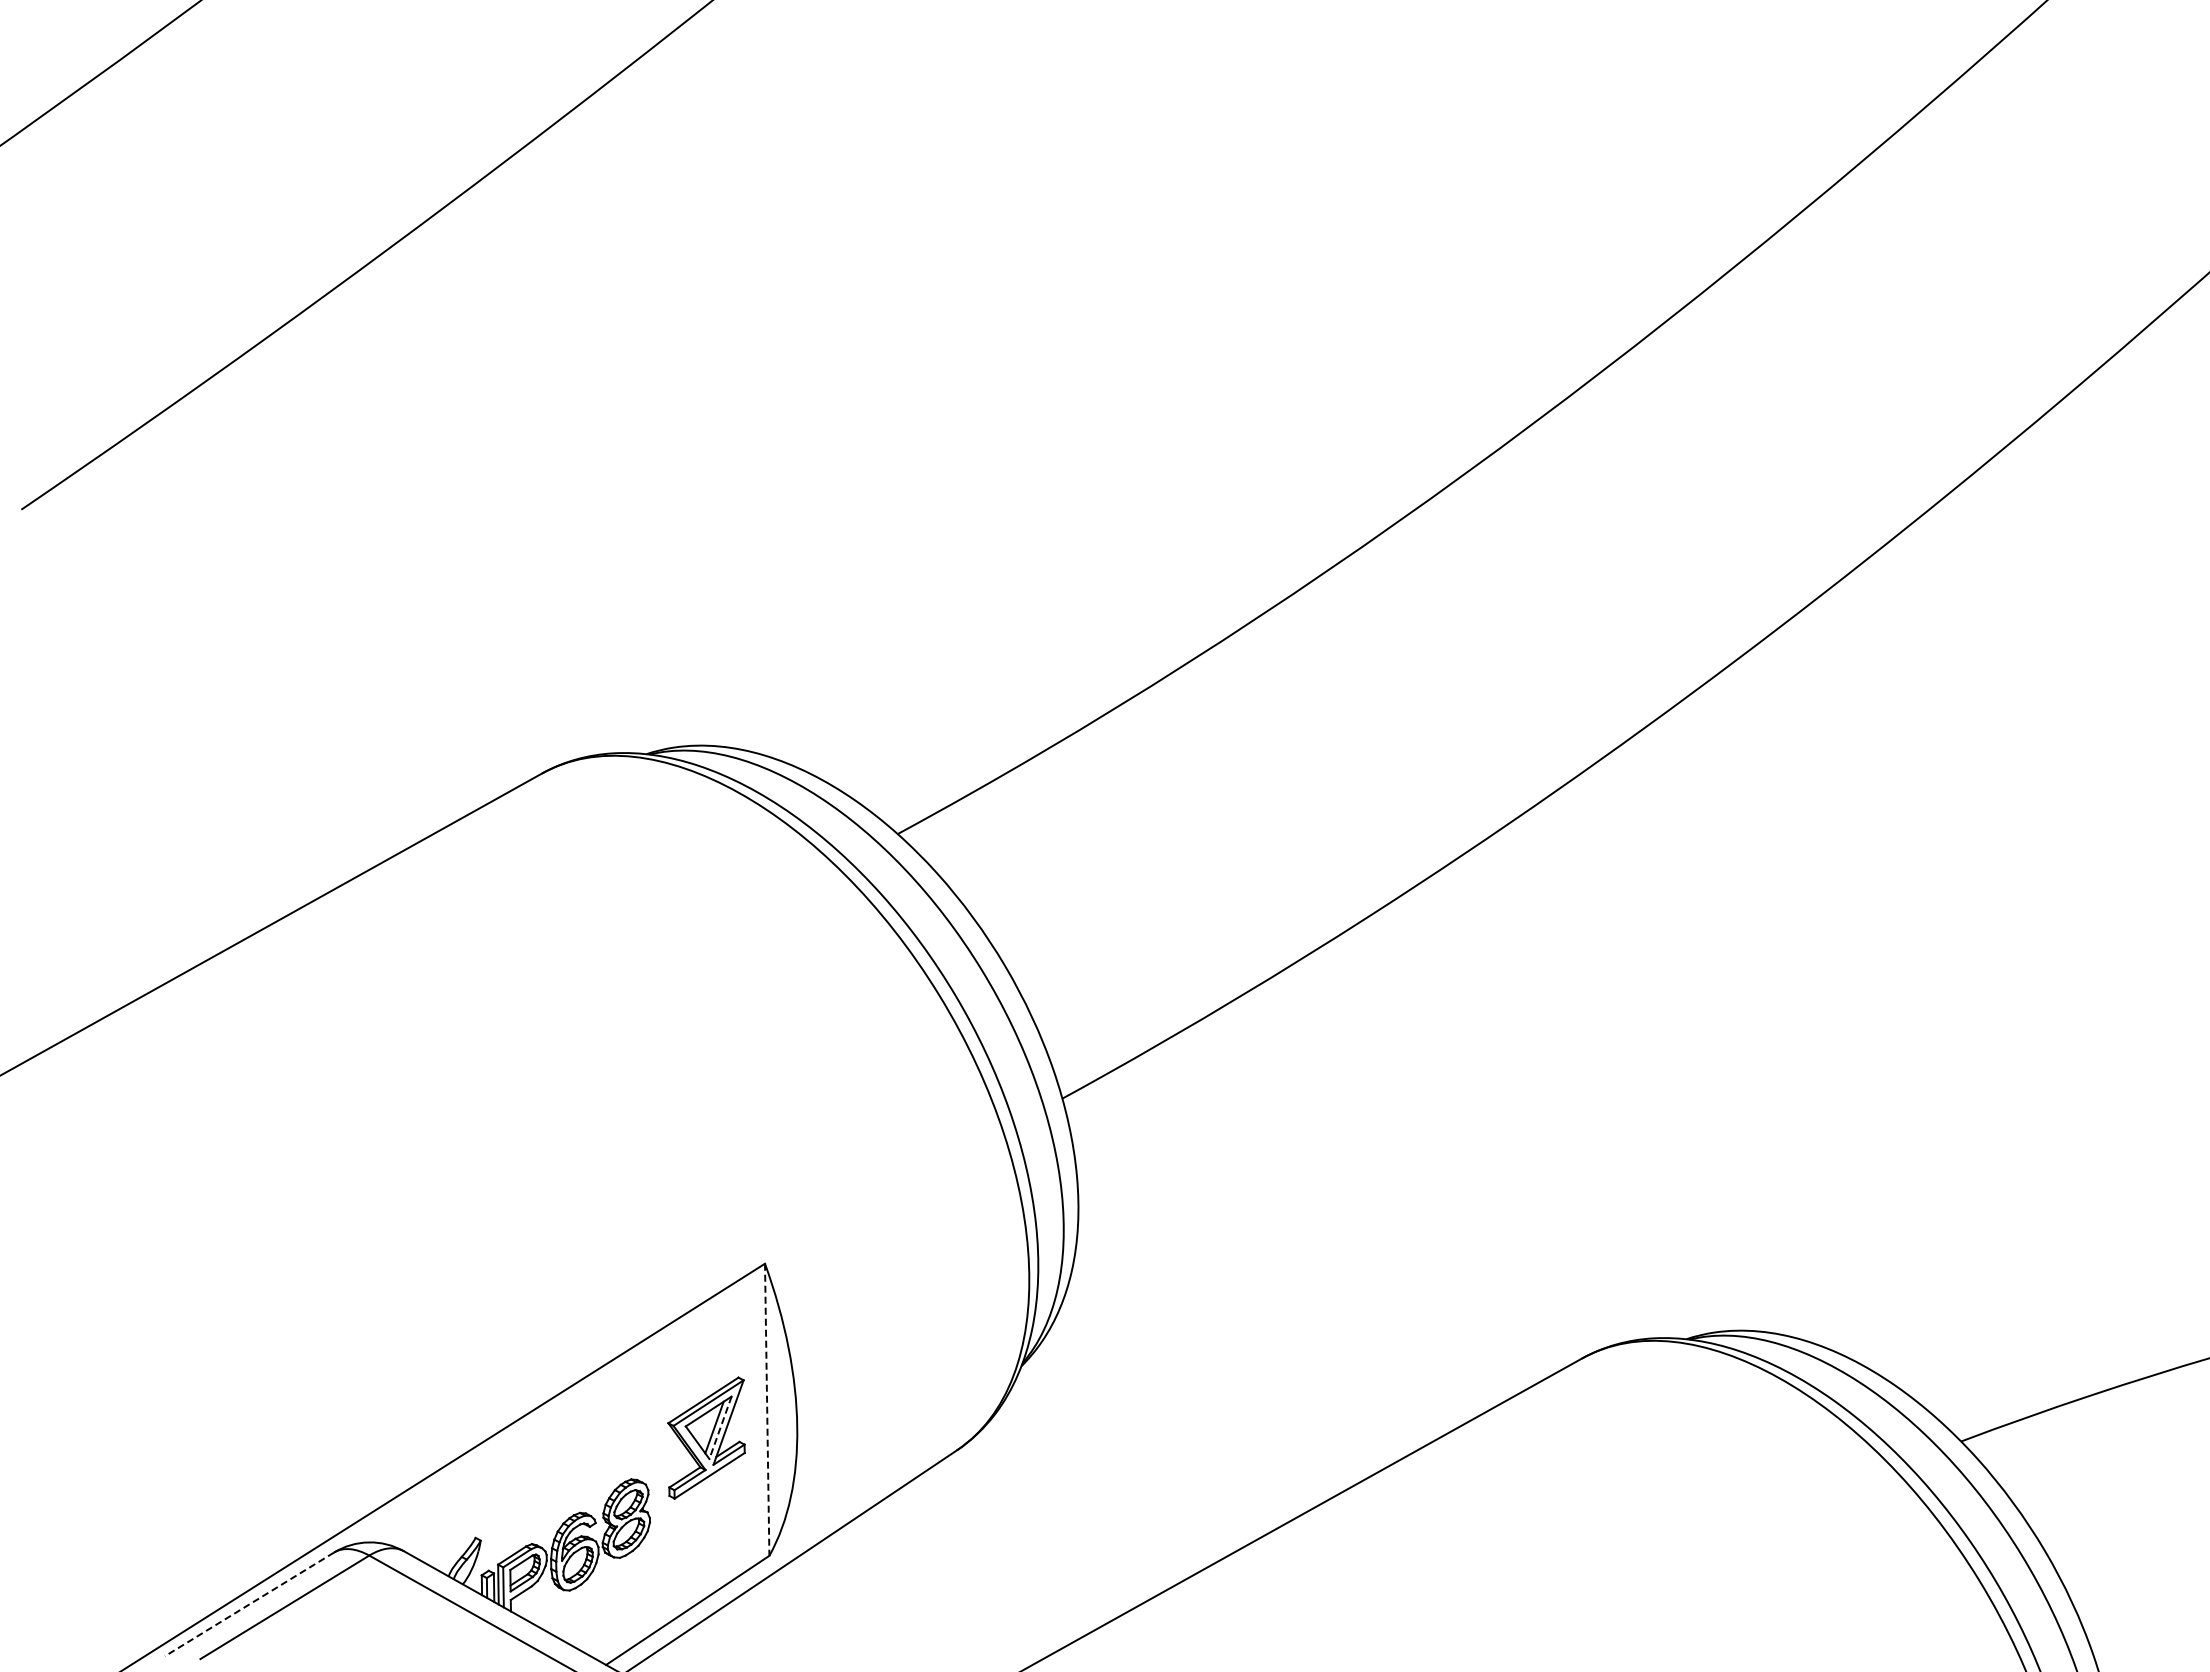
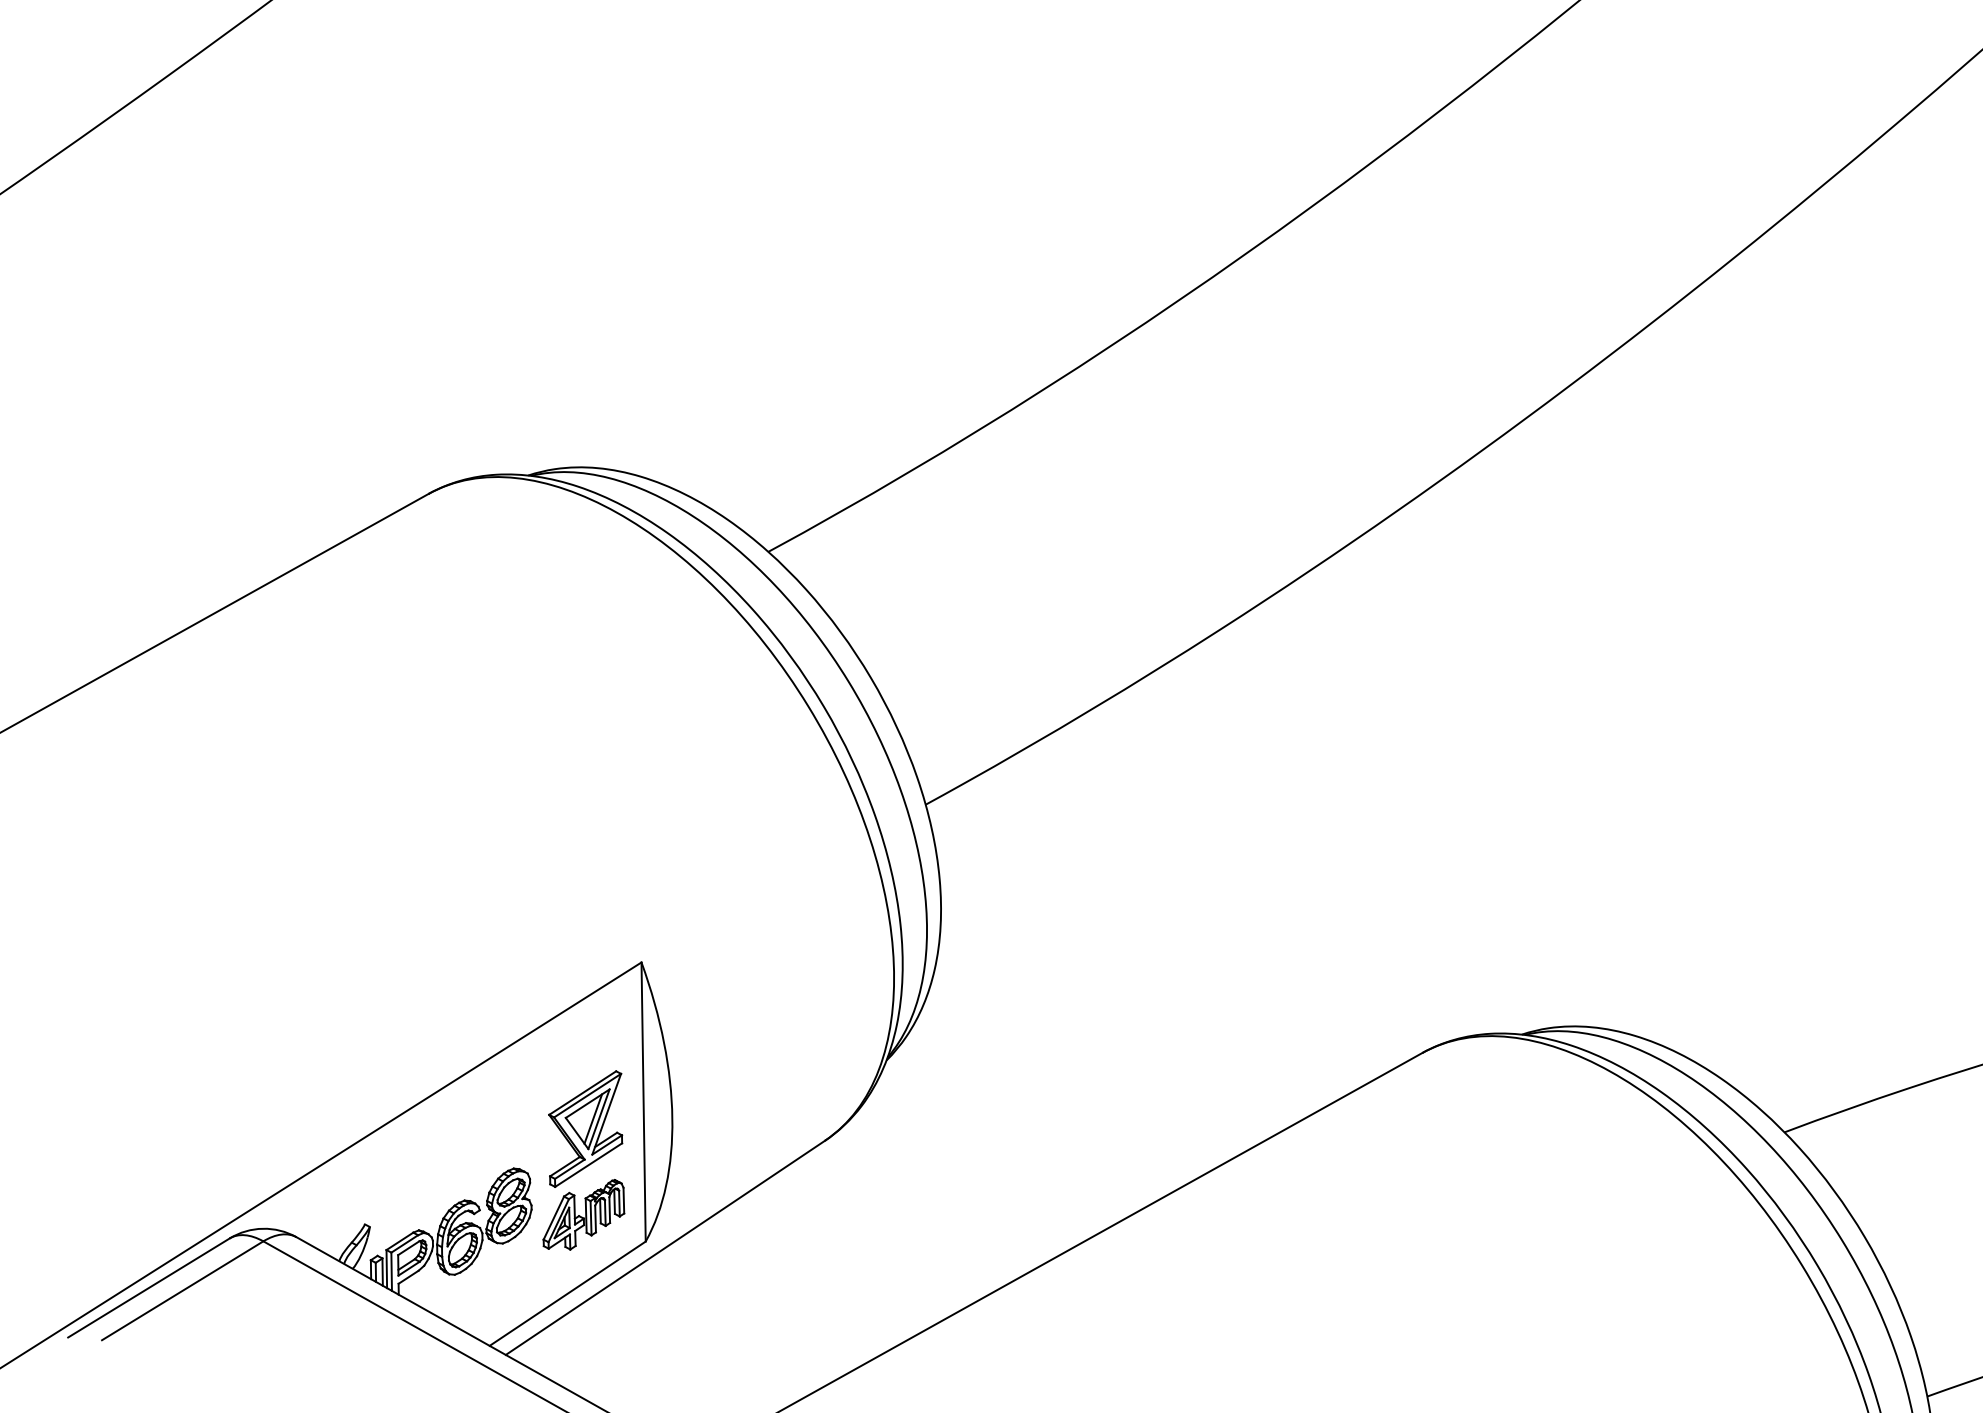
line: (767, 1410) -> (643, 1102), dashed -> solid
line: (720, 1428) -> (598, 1119), dashed -> solid
part: (704, 1527) -> (583, 1214), added
line: (249, 1604) -> (148, 1288), dashed -> solid

